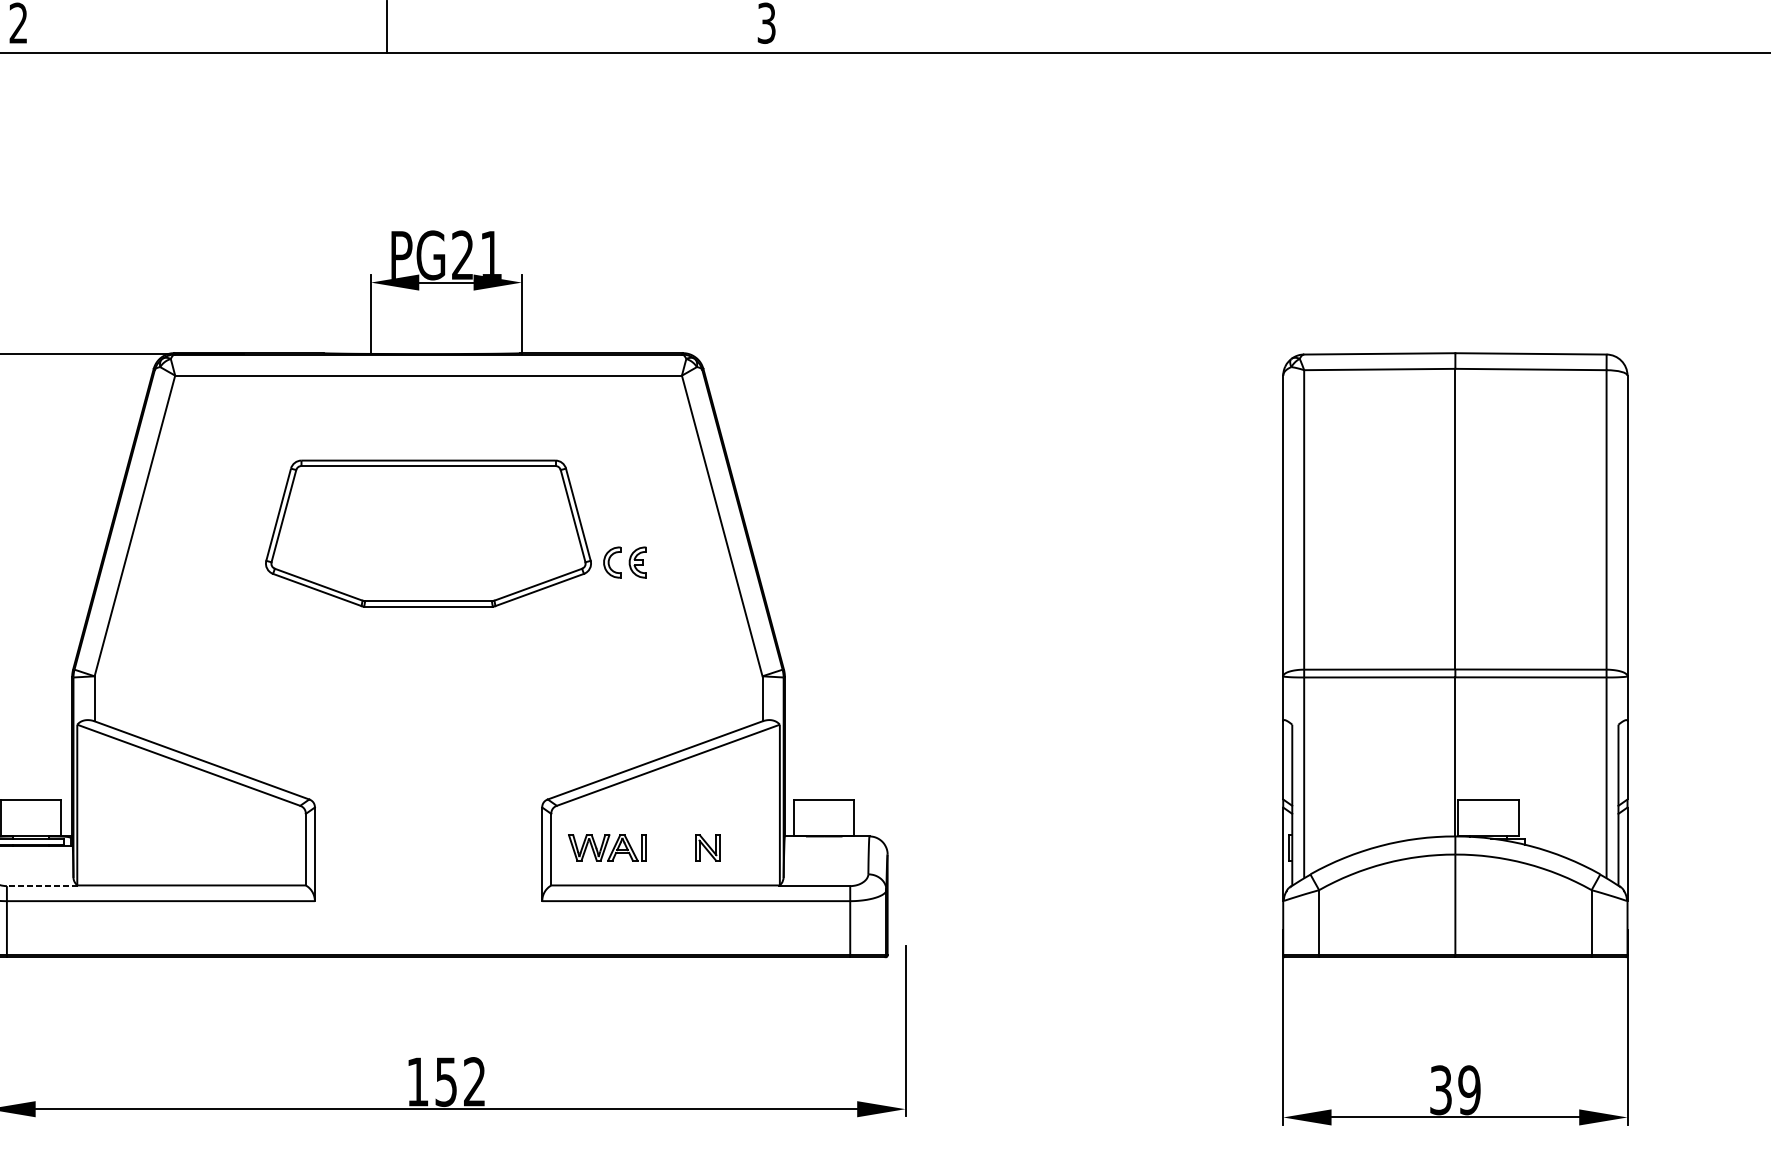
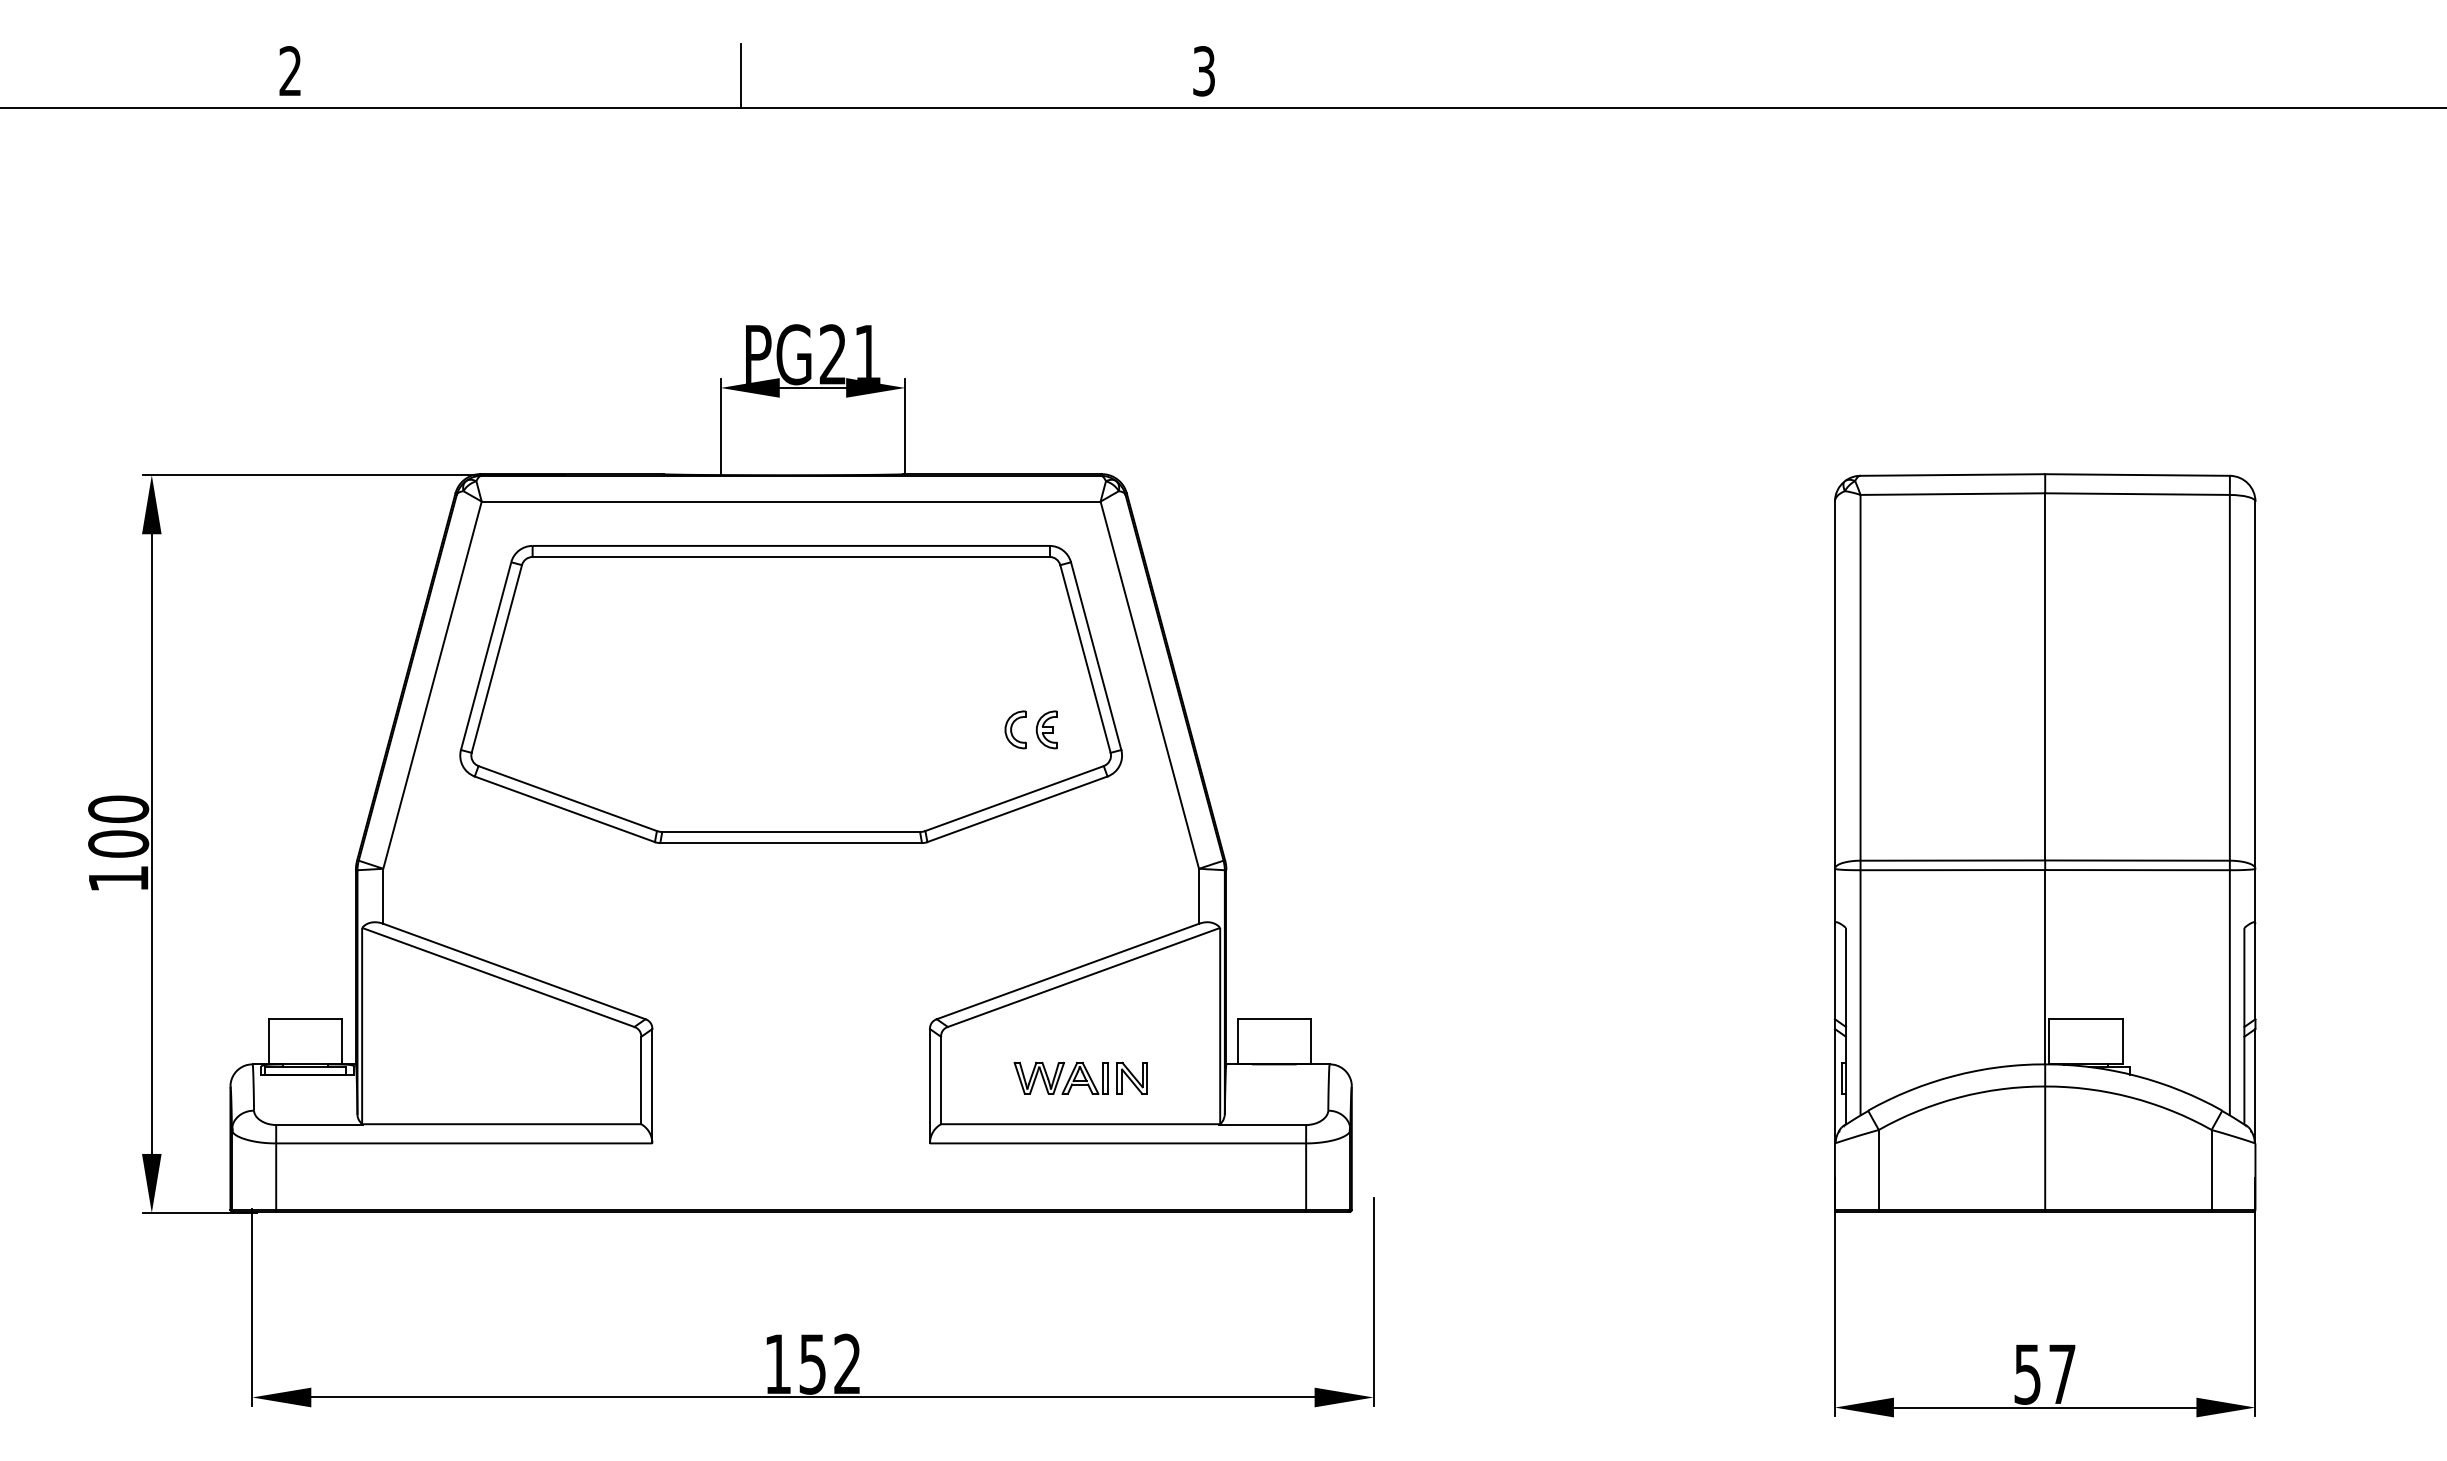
part: (428, 533) -> (790, 694), size x1.67
part: (606, 847) -> (1060, 1077), moved
line: (42, 886) -> (319, 1125), dashed -> solid
text: (1455, 1089) -> (2045, 1373), 39 -> 57

